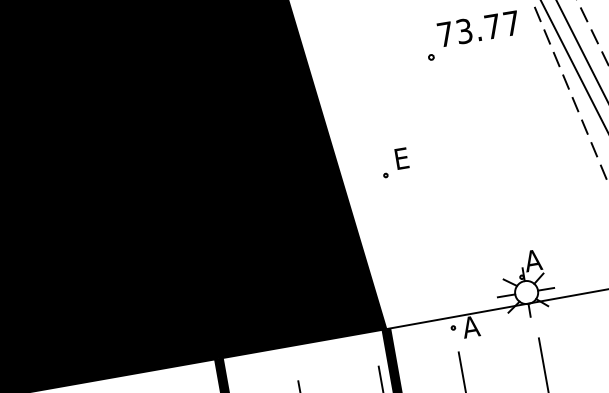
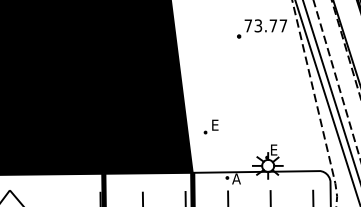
part: (393, 162) -> (210, 126), moved
text: (533, 259) -> (274, 149), A -> E

